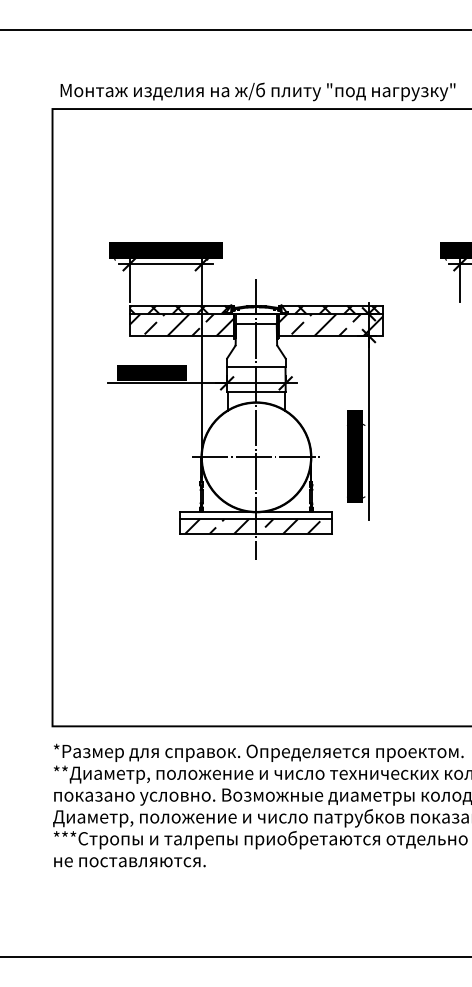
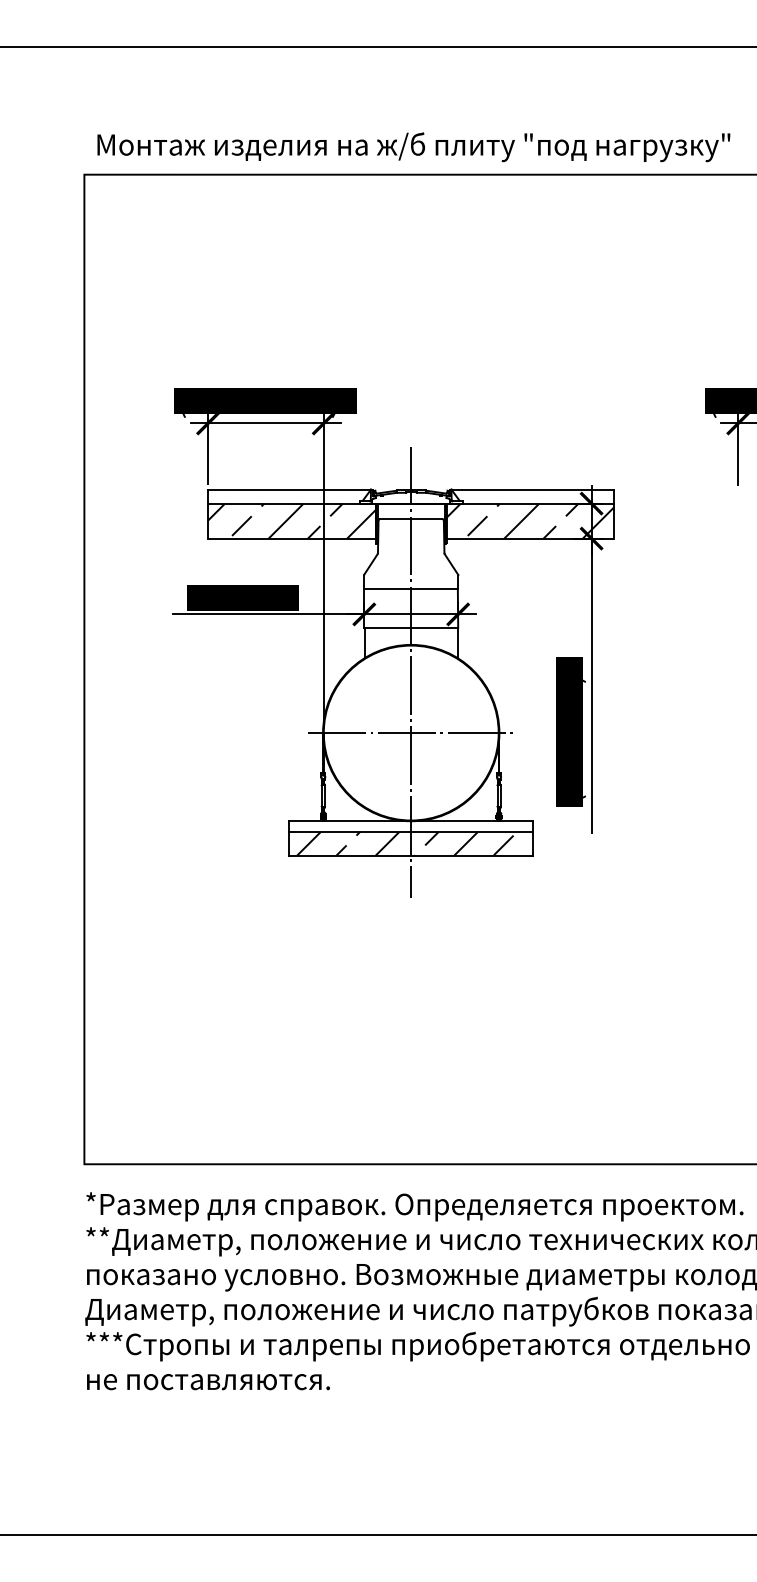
hatch: (179, 309) -> (287, 496), removed
hatch: (337, 309) -> (541, 496), removed

